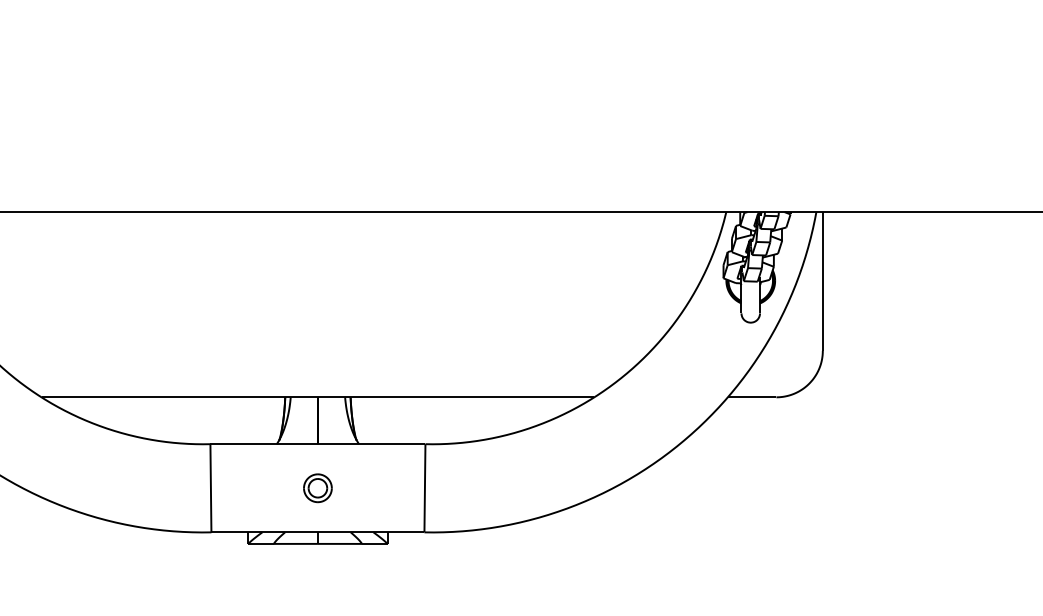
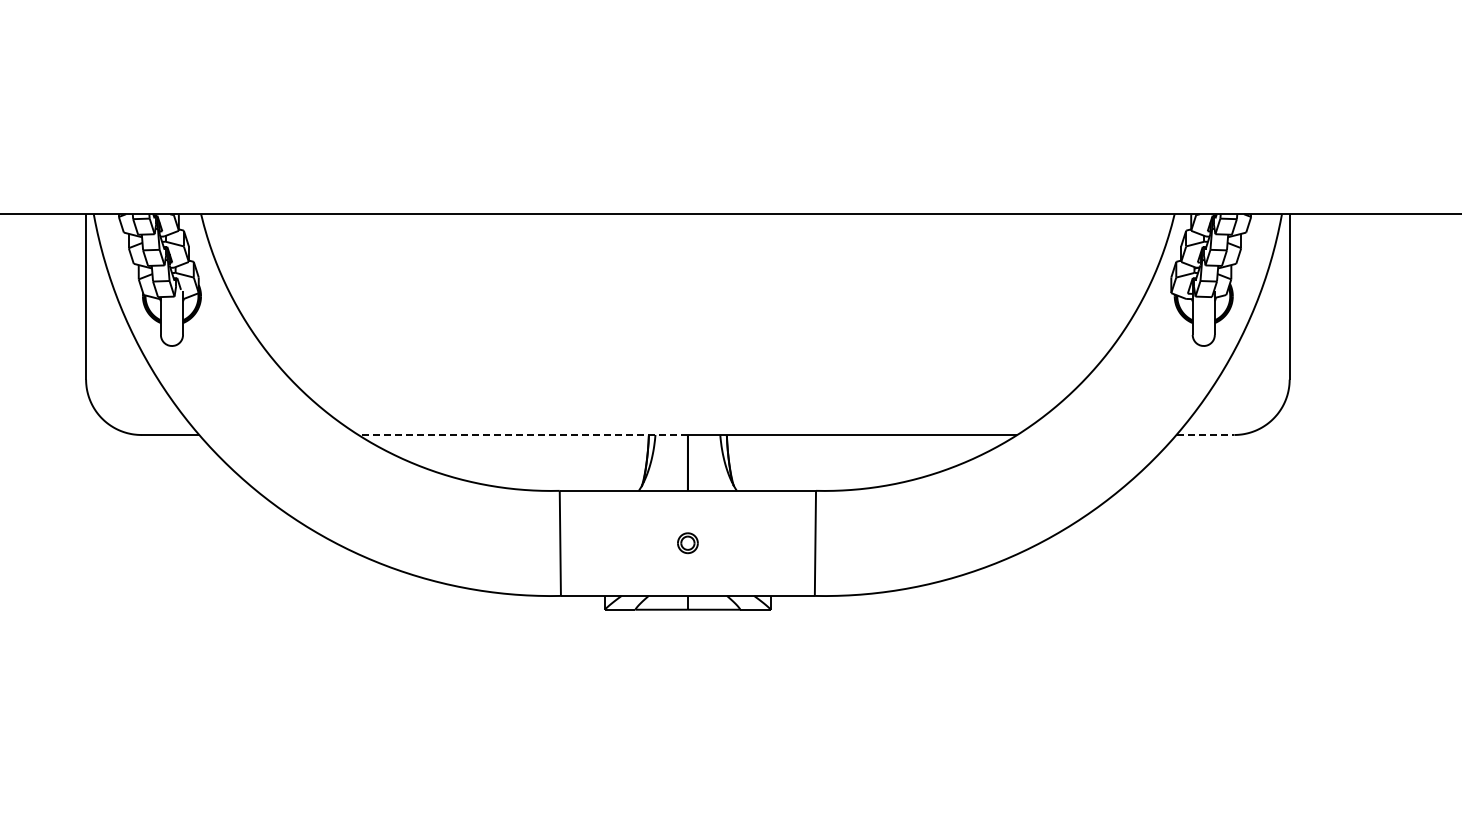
line: (180, 396) -> (523, 434), solid -> dashed
line: (752, 396) -> (1205, 434), solid -> dashed
part: (317, 487) -> (687, 542), size x0.6

